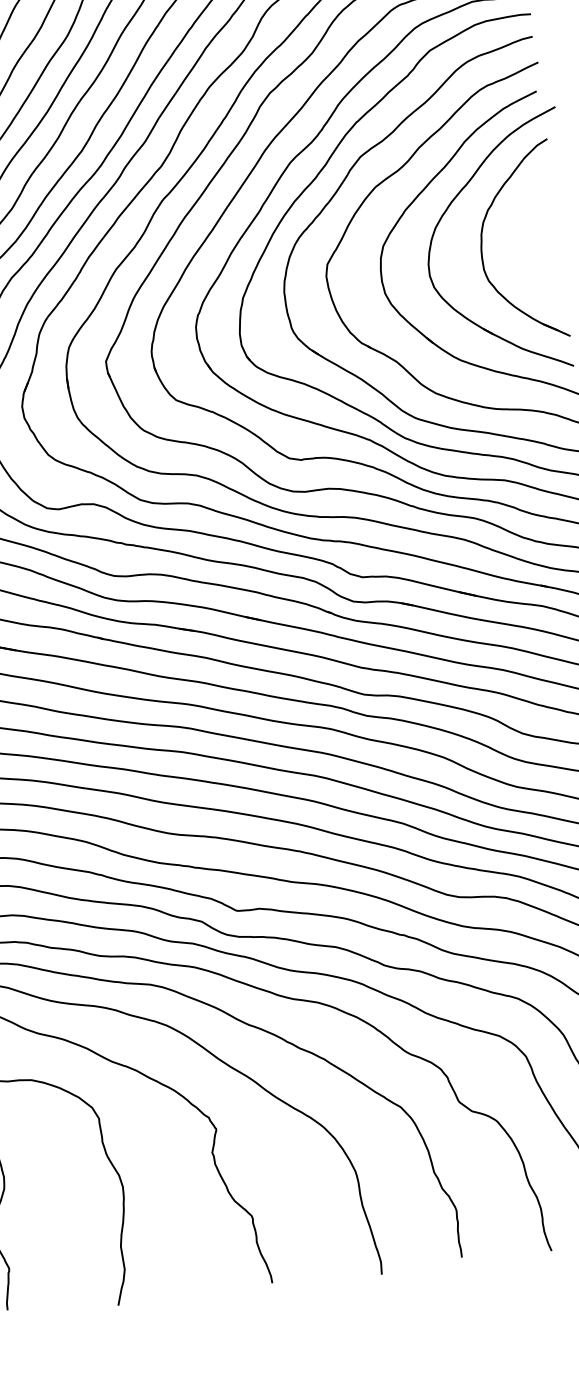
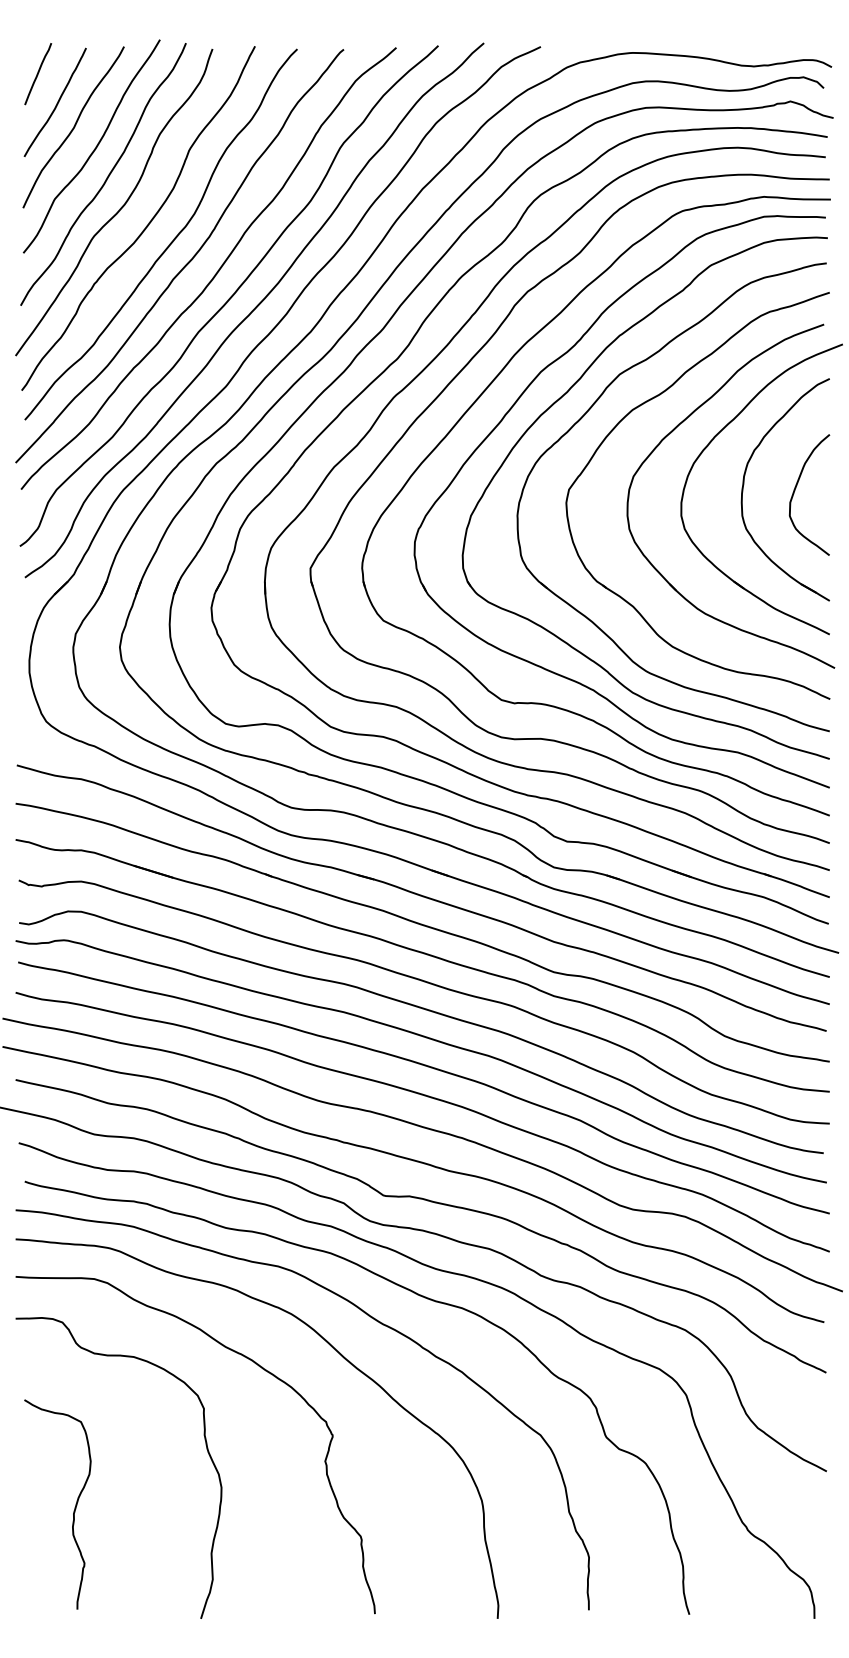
curve: (529, 239) -> (796, 488), added

